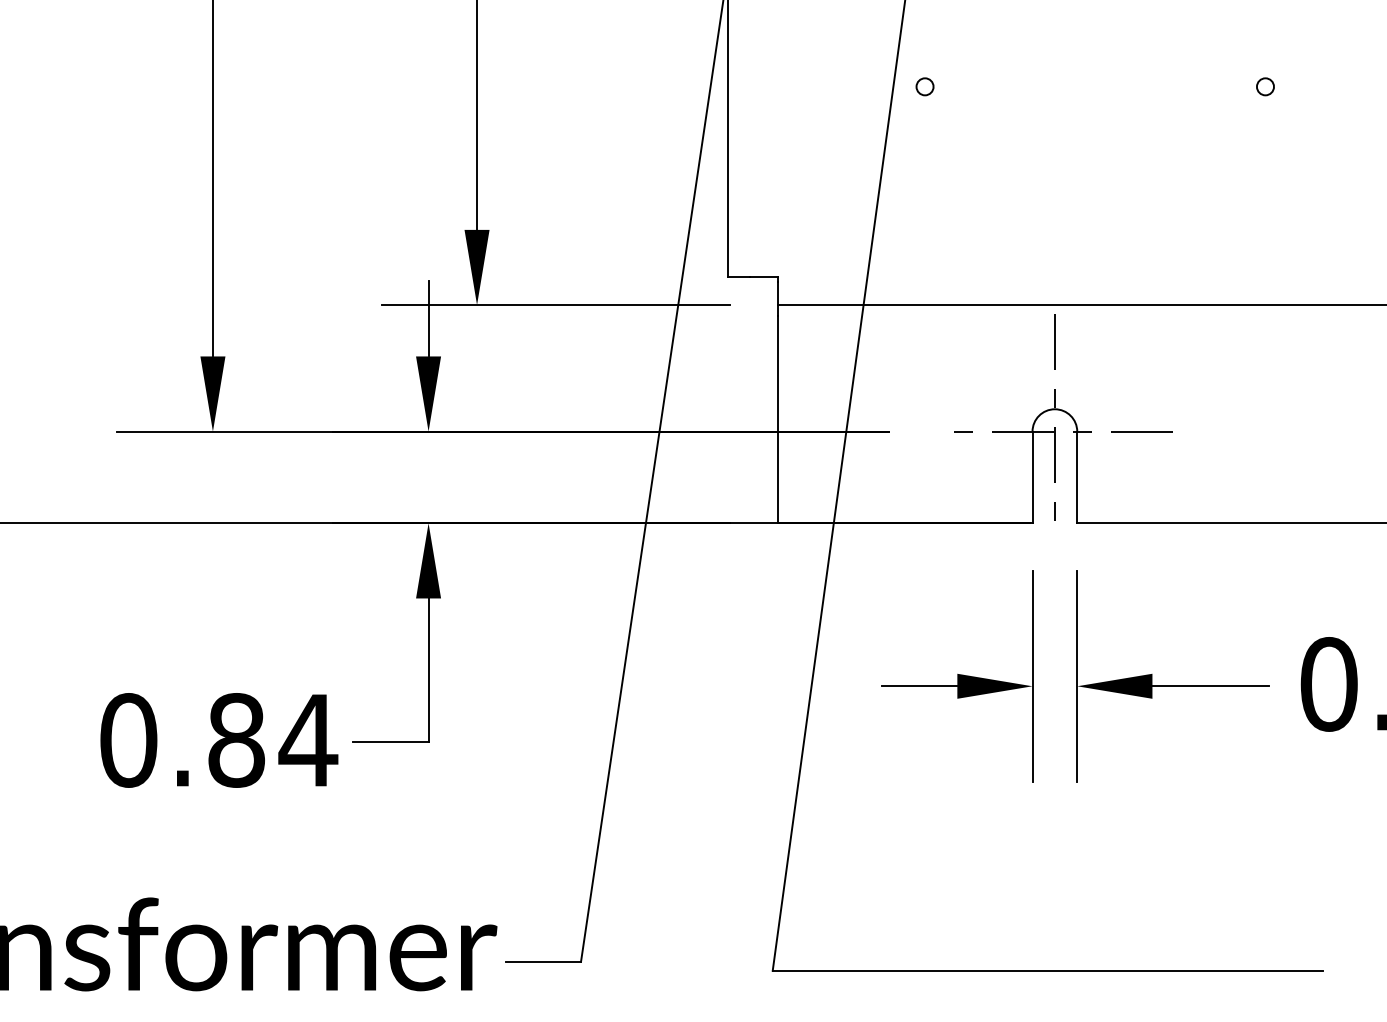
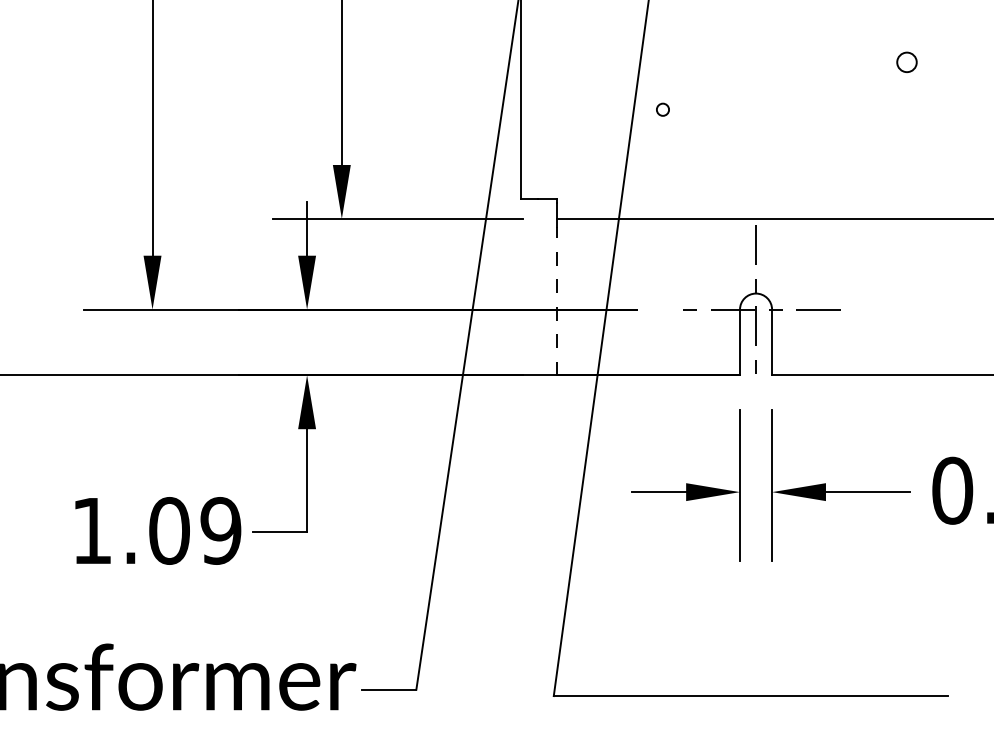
circle: (924, 86) -> (662, 109), moved
circle: (1265, 86) -> (907, 62), size x1.6
line: (777, 419) -> (557, 300), solid -> dashed
text: (219, 740) -> (157, 531), 0.84 -> 1.09

